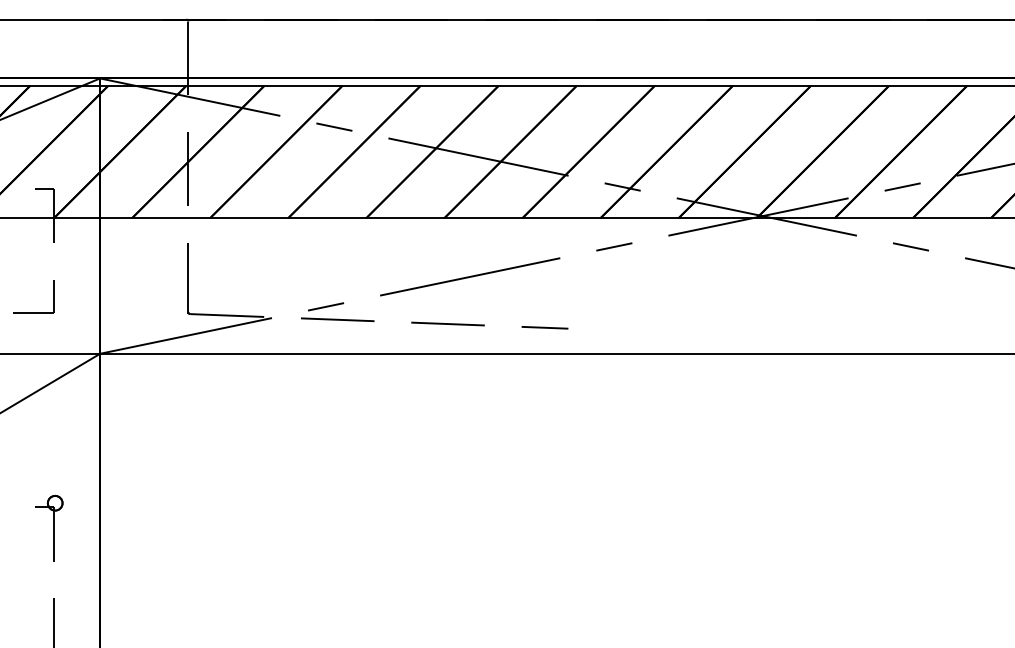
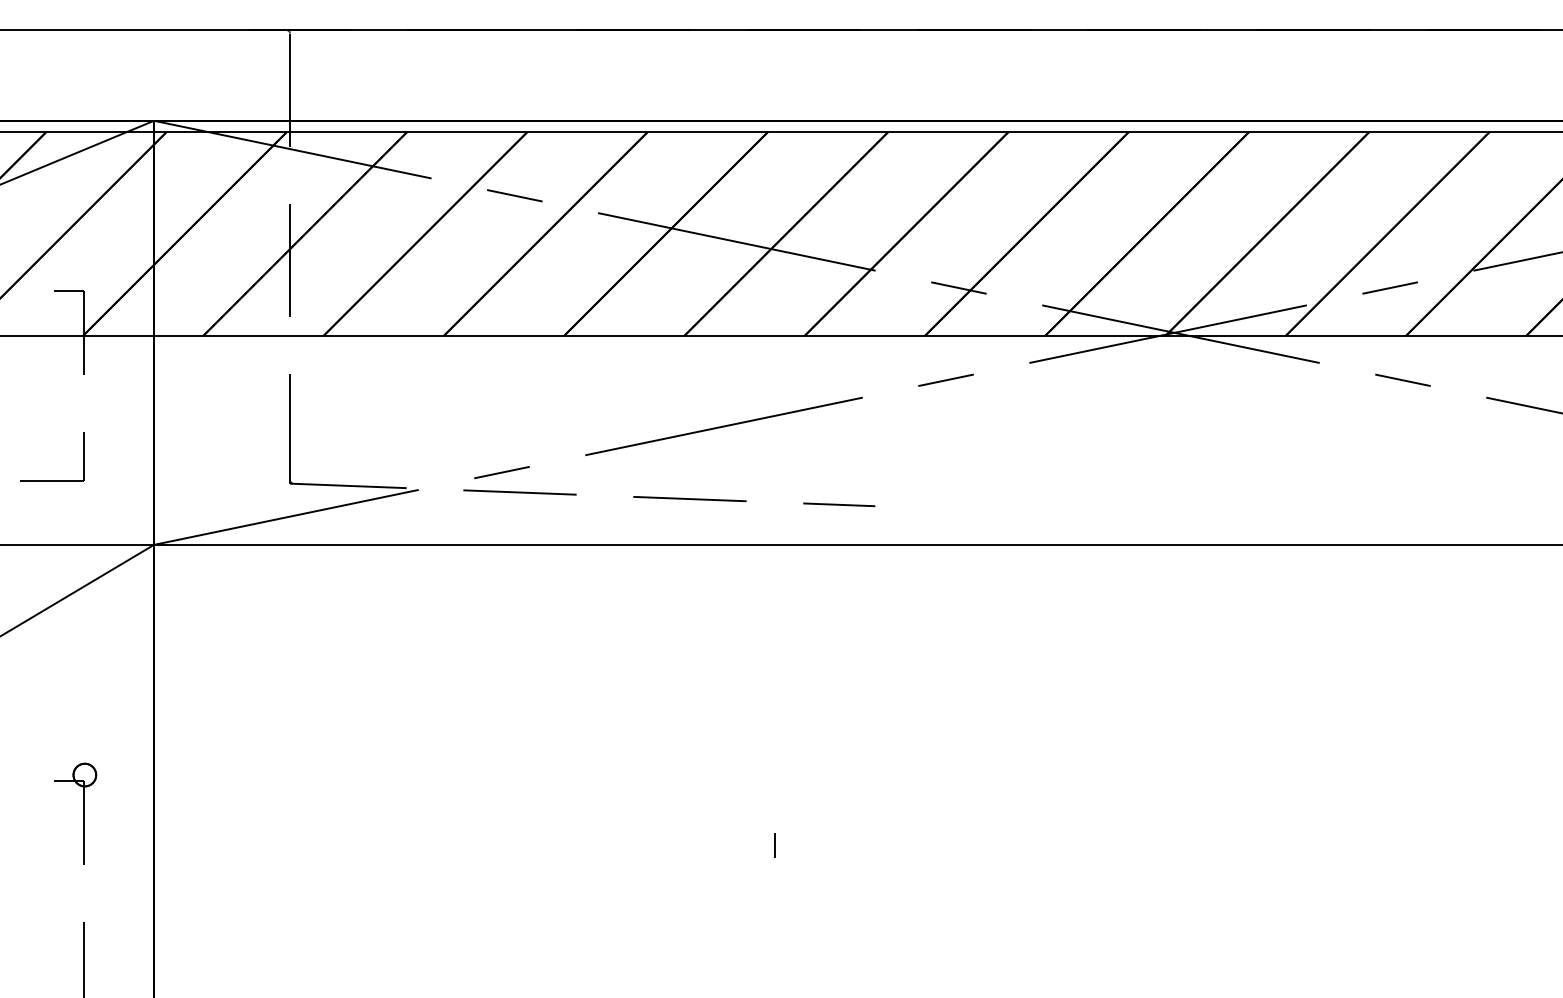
line: (503, 548) -> (775, 844), added

